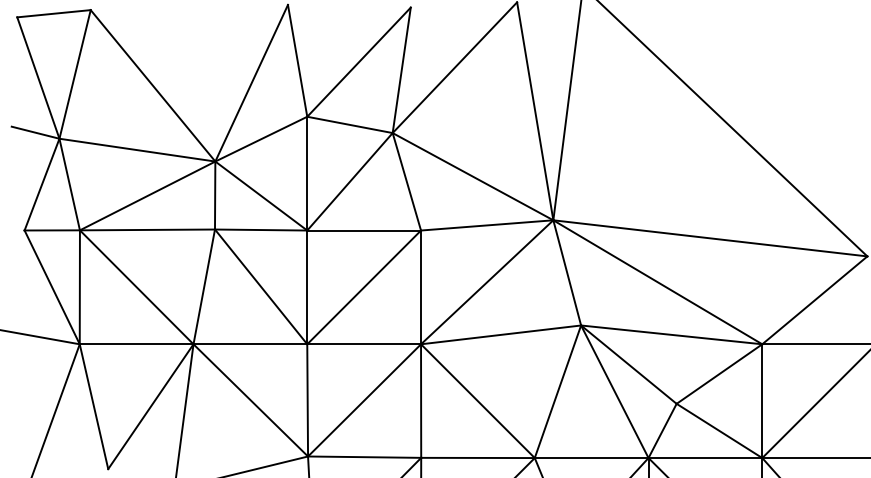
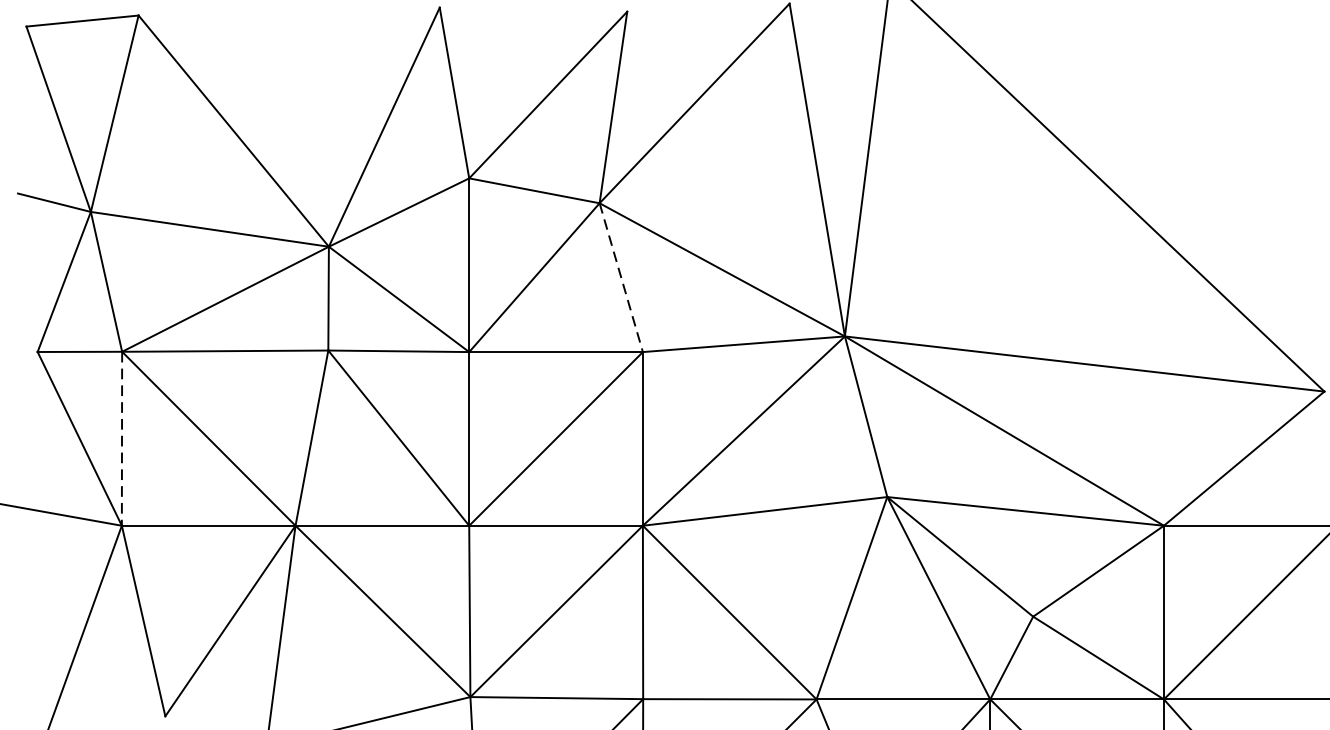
line: (406, 181) -> (620, 277), solid -> dashed
line: (79, 287) -> (121, 439), solid -> dashed

